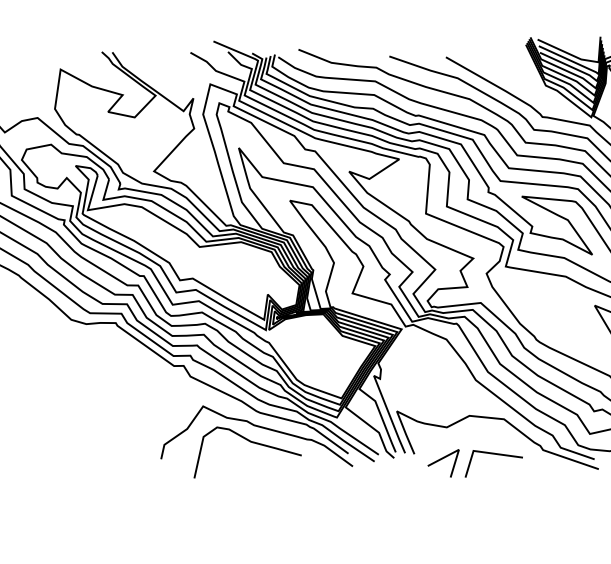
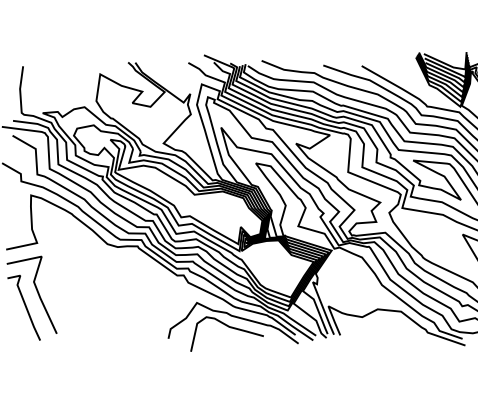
part: (475, 463) -> (381, 341), removed

